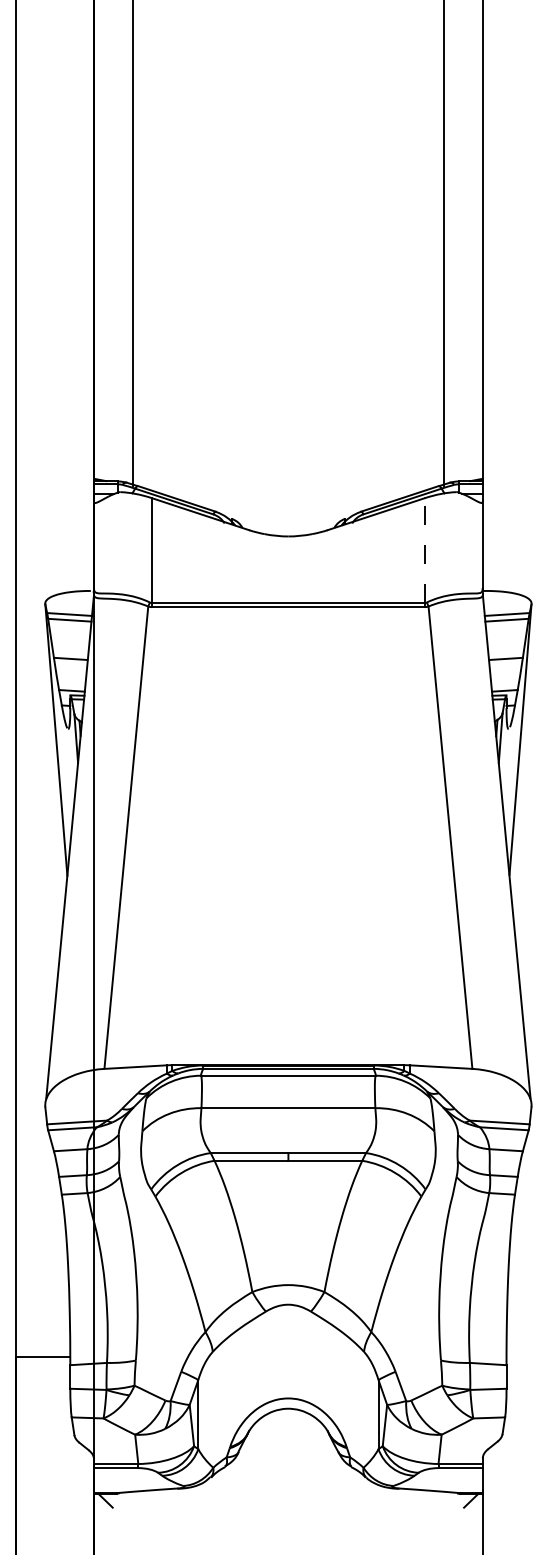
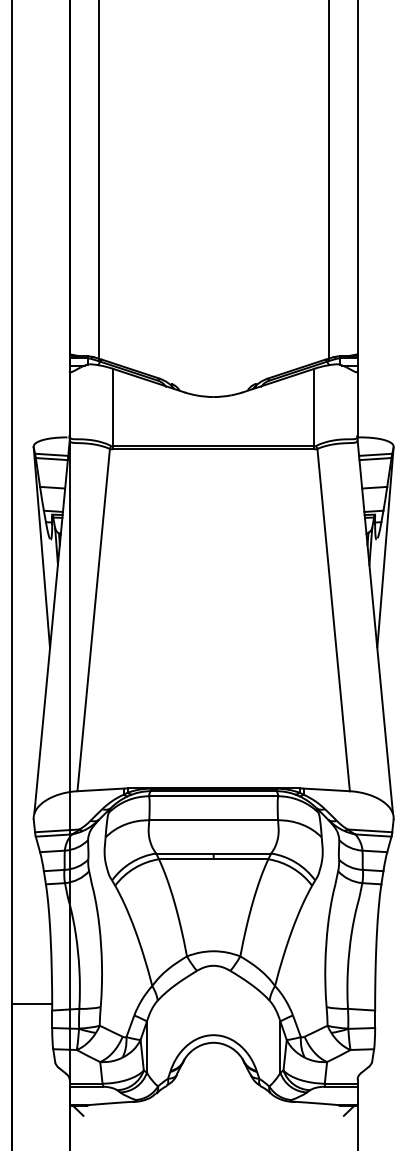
line: (424, 550) -> (314, 407), dashed -> solid

